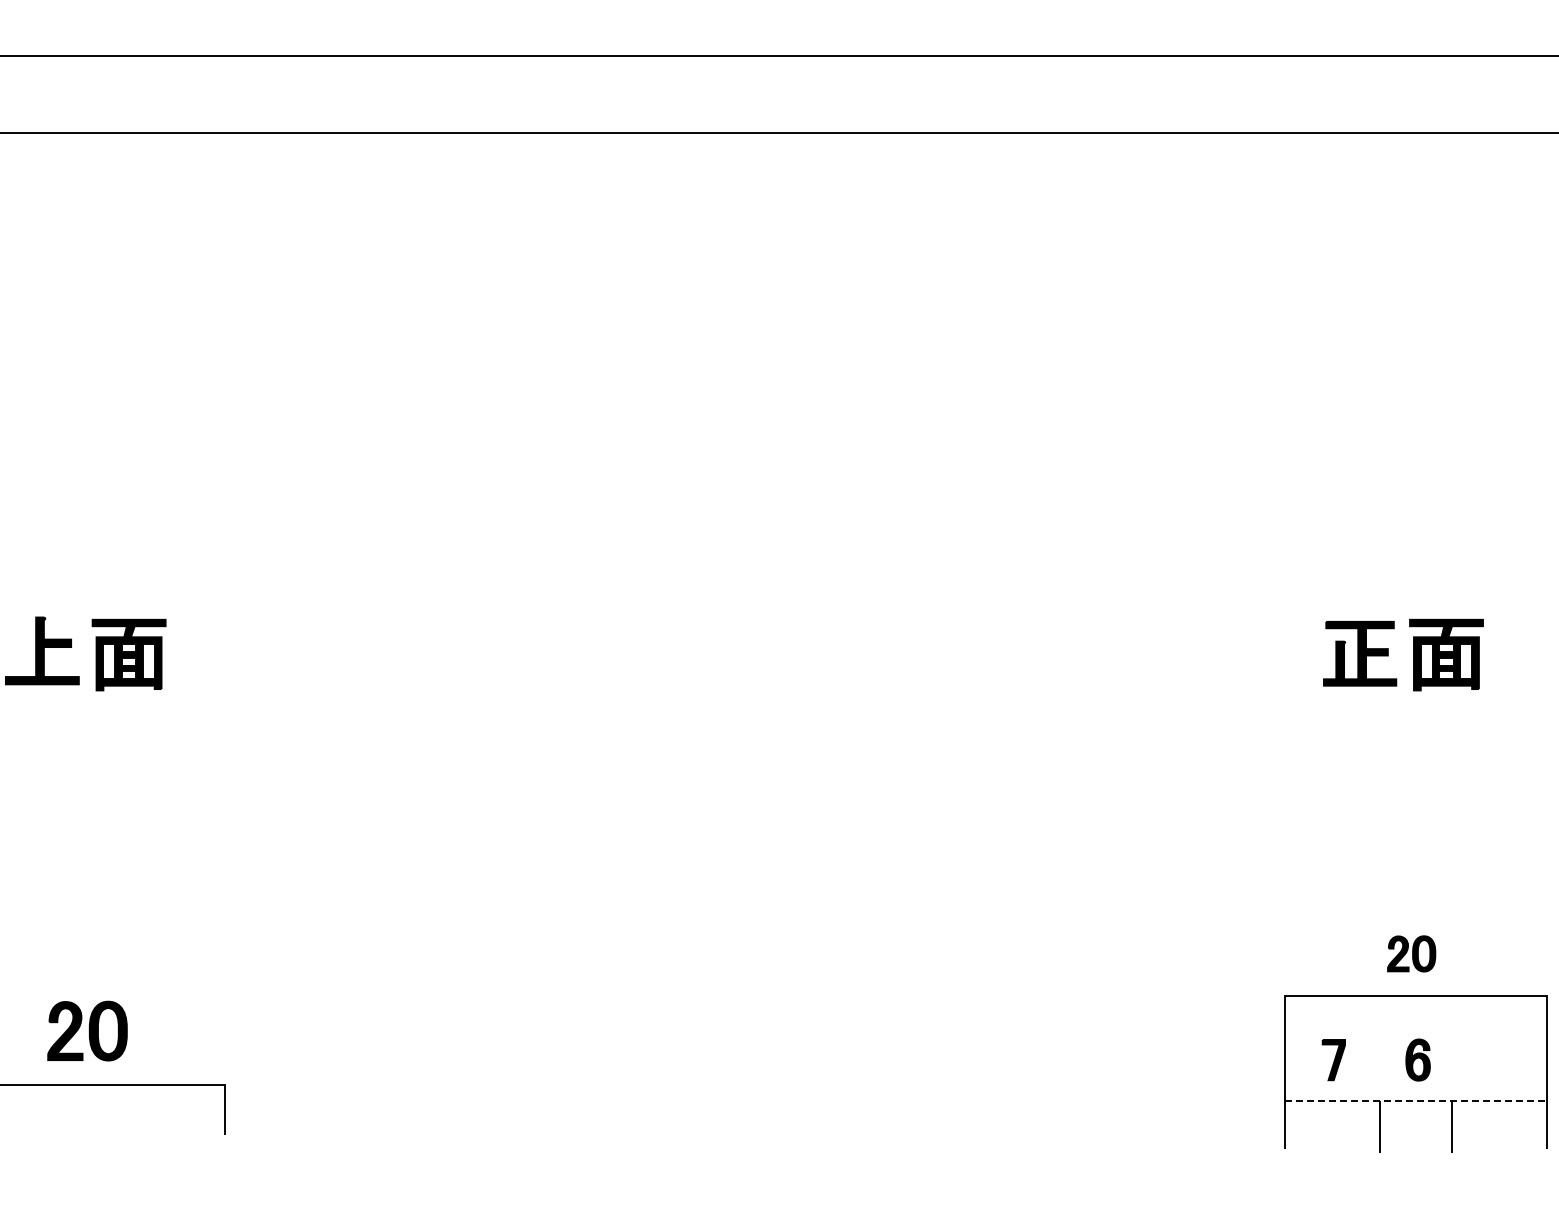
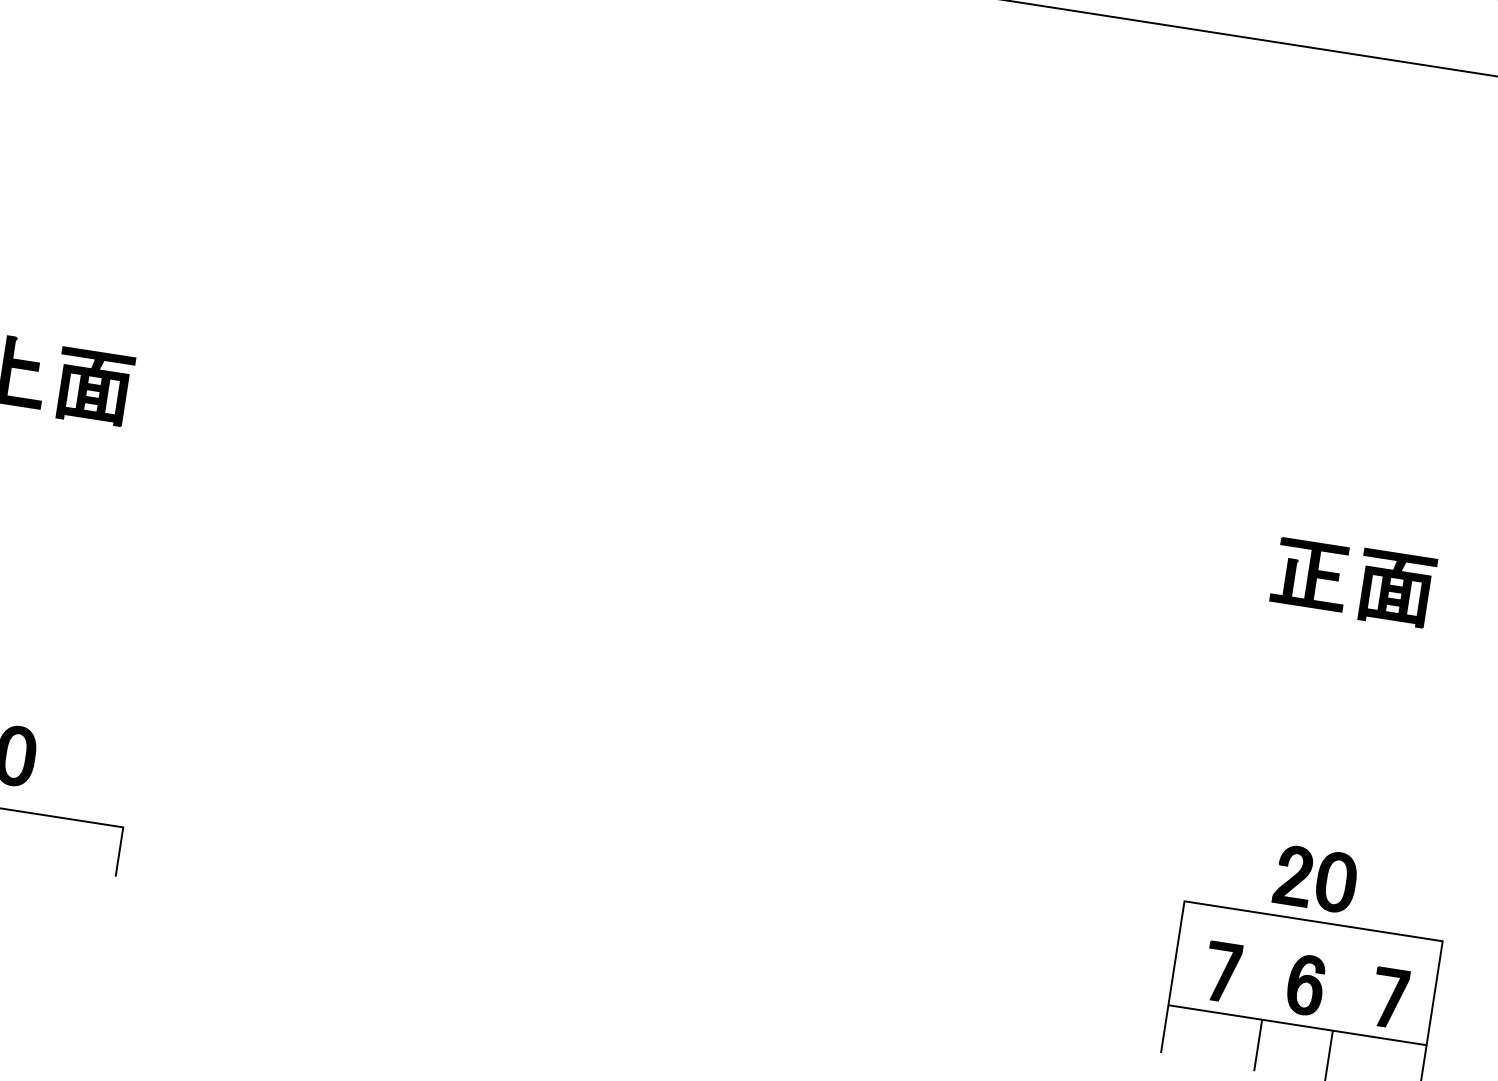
part: (1411, 953) -> (1315, 878), size x1.67
part: (1333, 1059) -> (1222, 971), size x1.43
part: (1417, 1059) -> (1305, 984), size x1.43
part: (1502, 1059) -> (1389, 997), added
line: (1416, 1101) -> (1297, 1025), dashed -> solid

